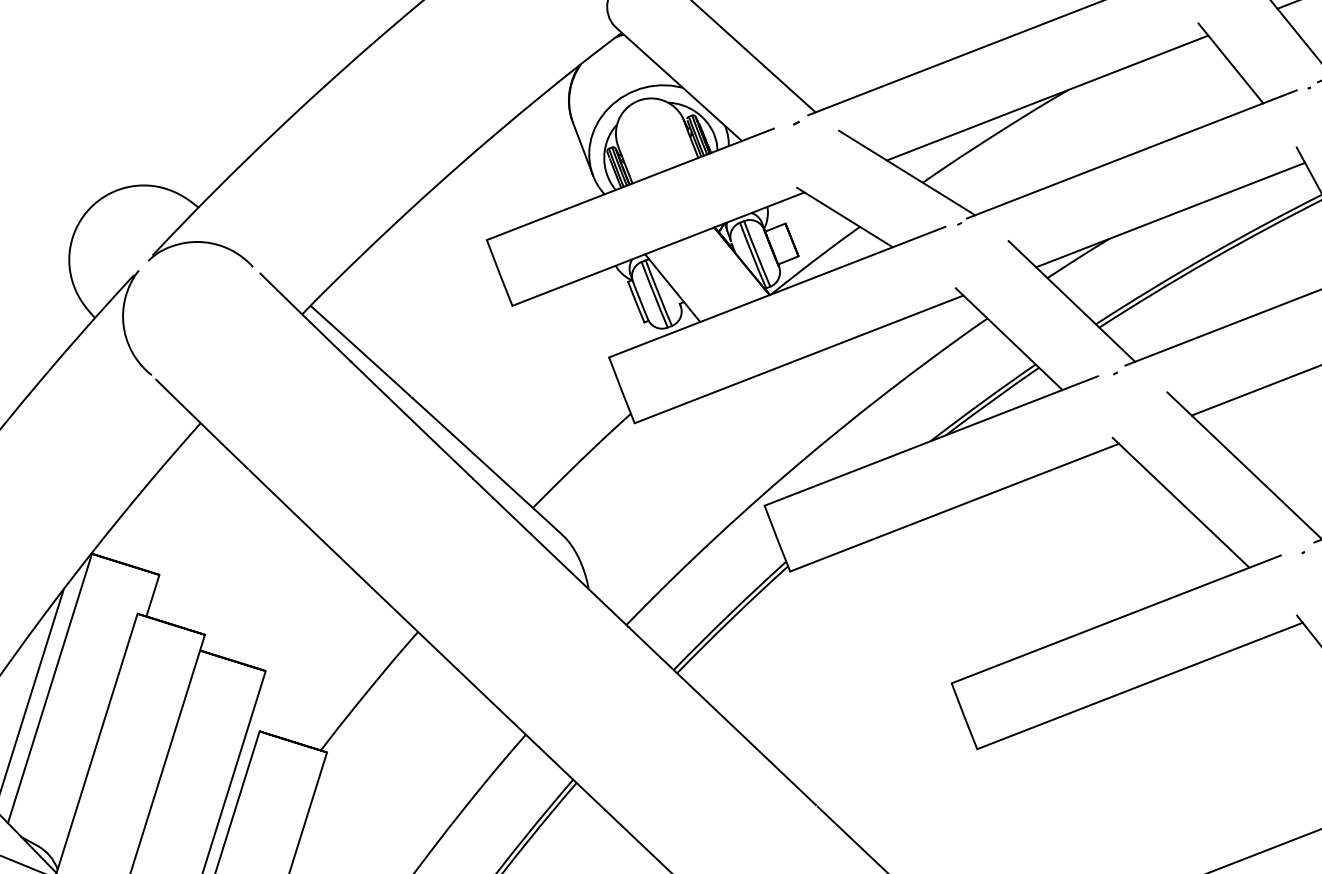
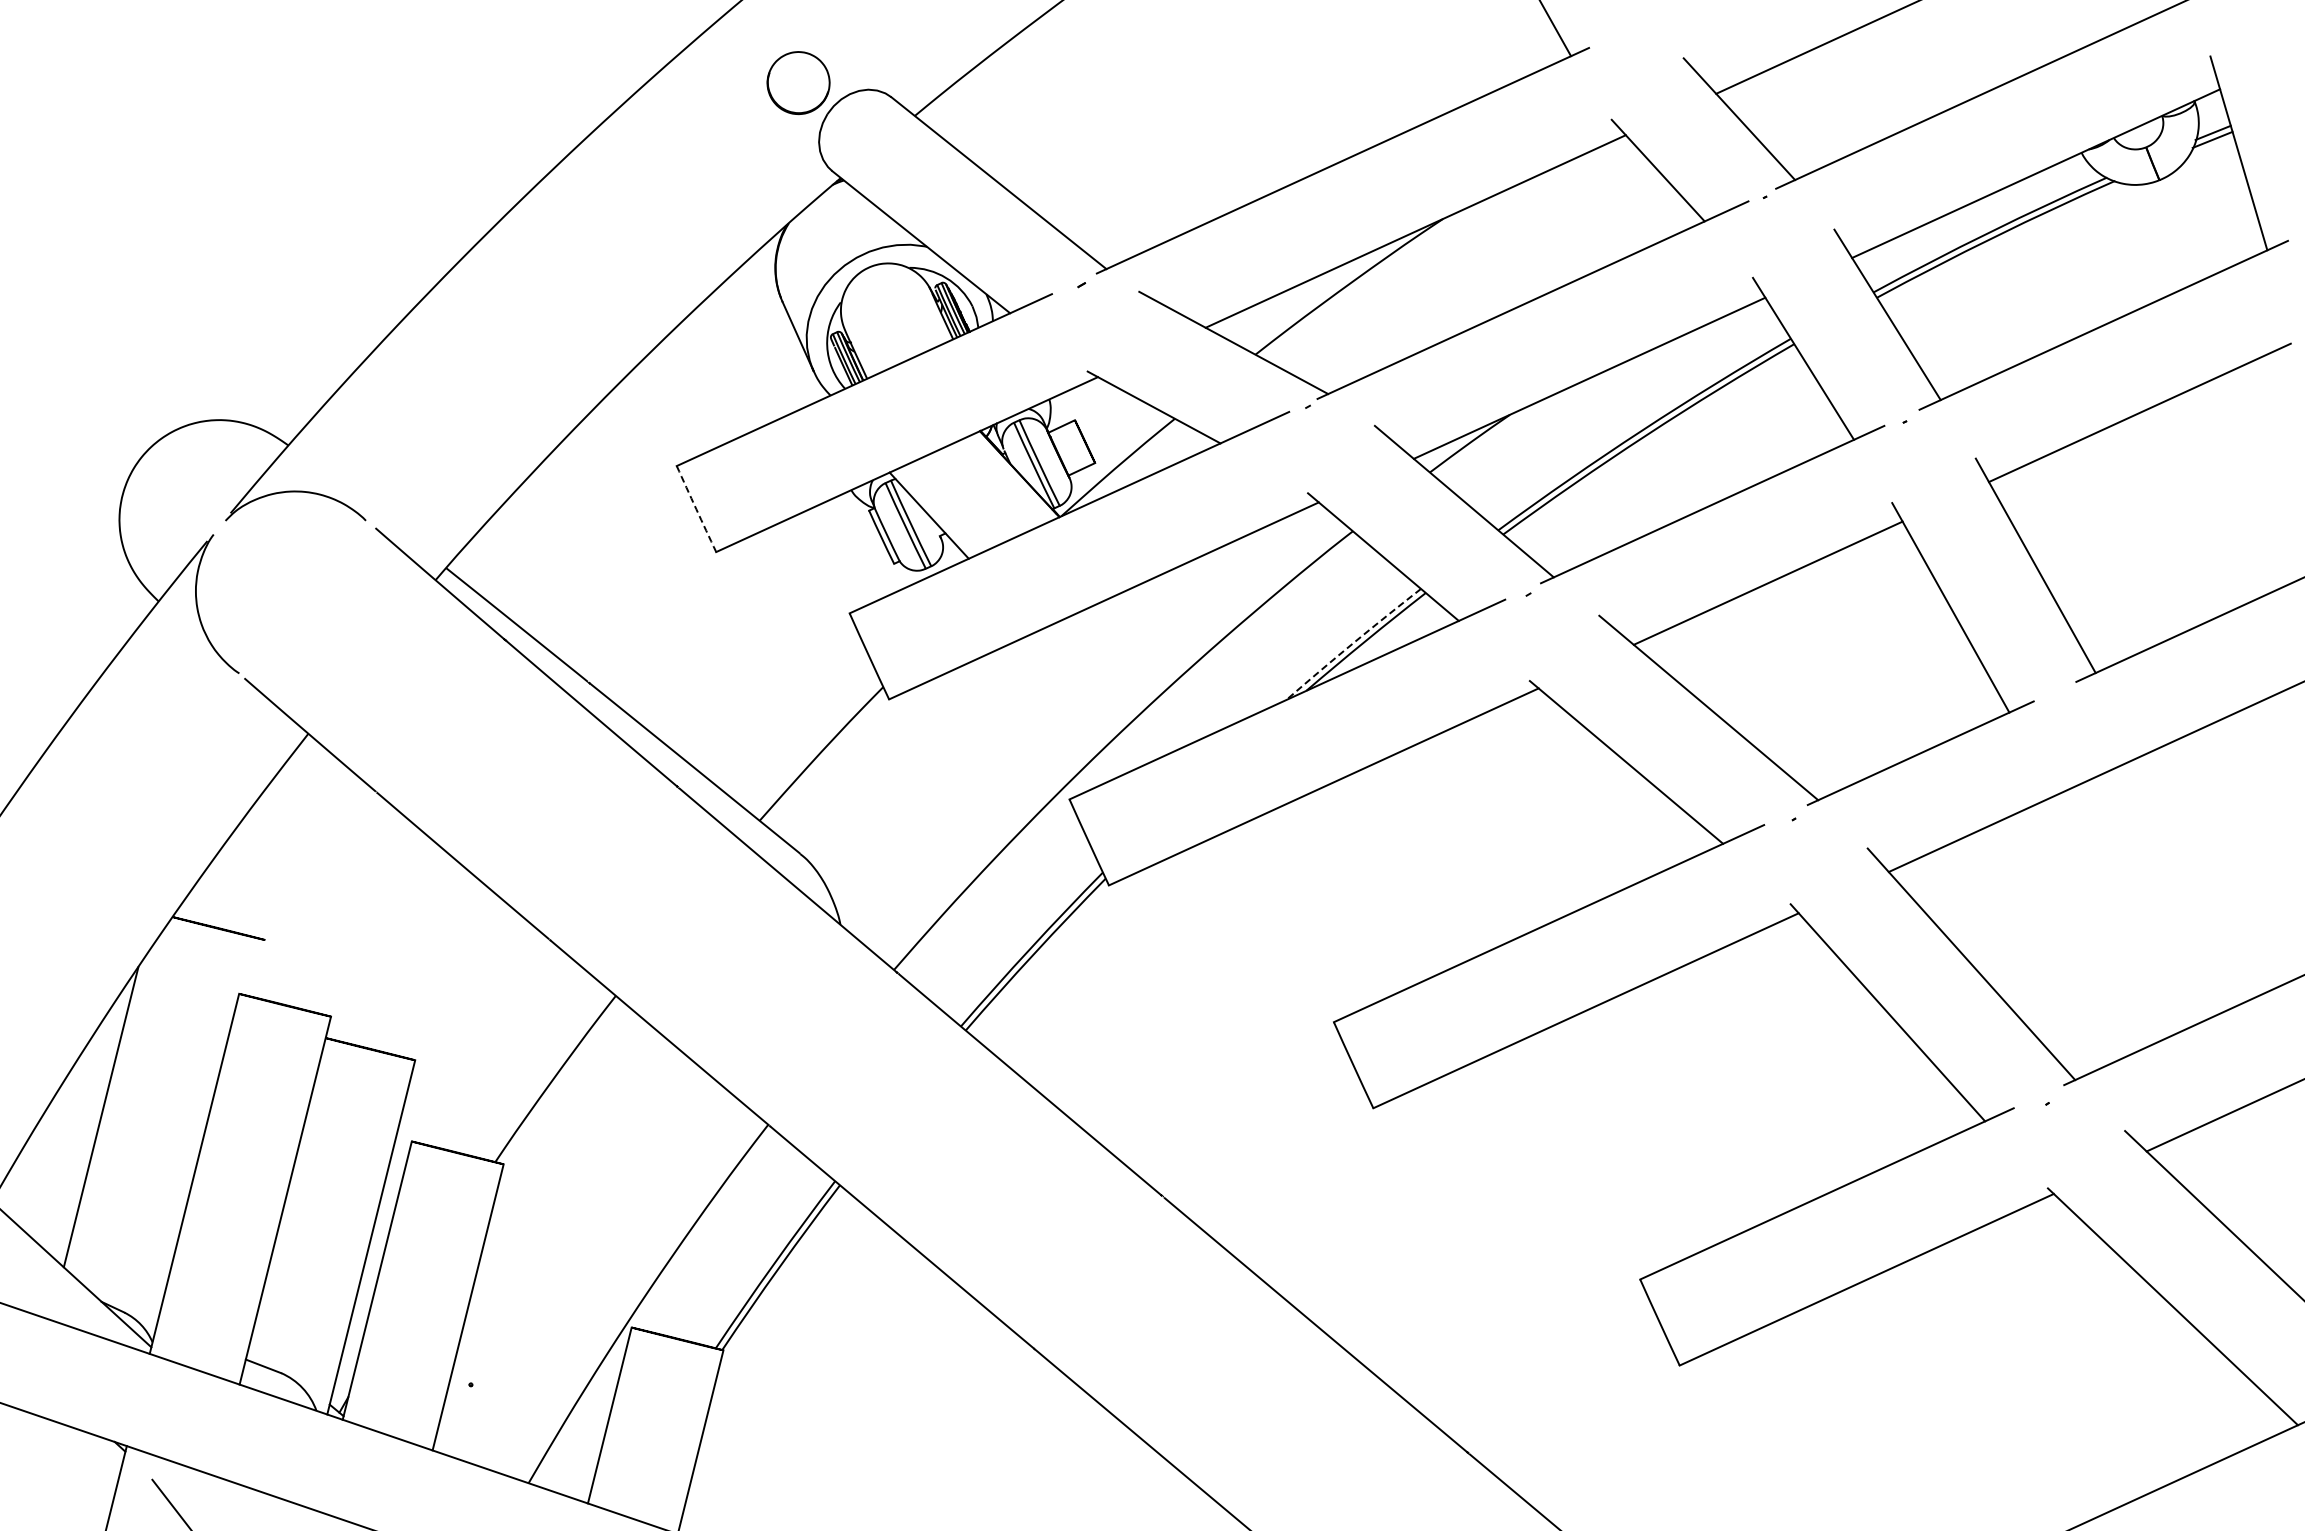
arc: (499, 273) -> (696, 509), solid -> dashed
arc: (982, 402) -> (1352, 643), solid -> dashed
line: (153, 595) -> (258, 968), removed
line: (49, 688) -> (127, 1100), removed

